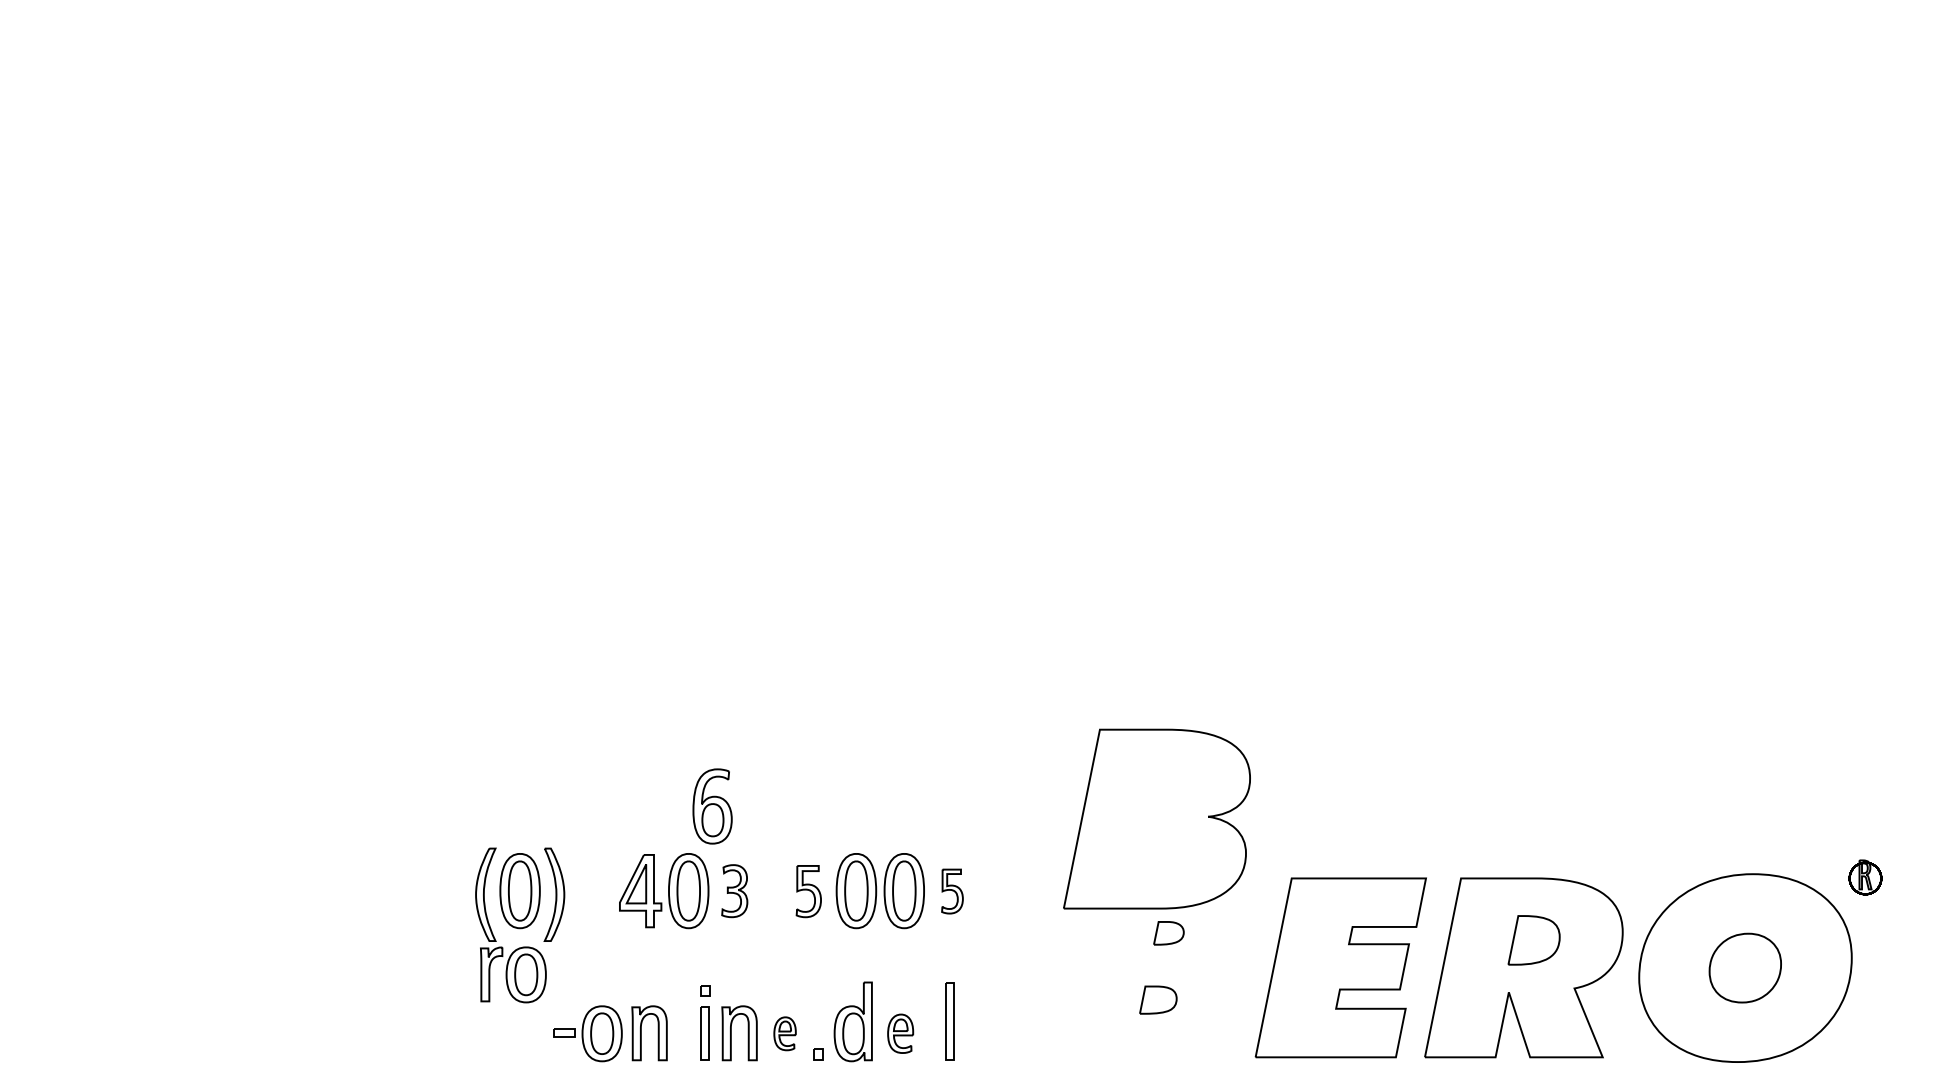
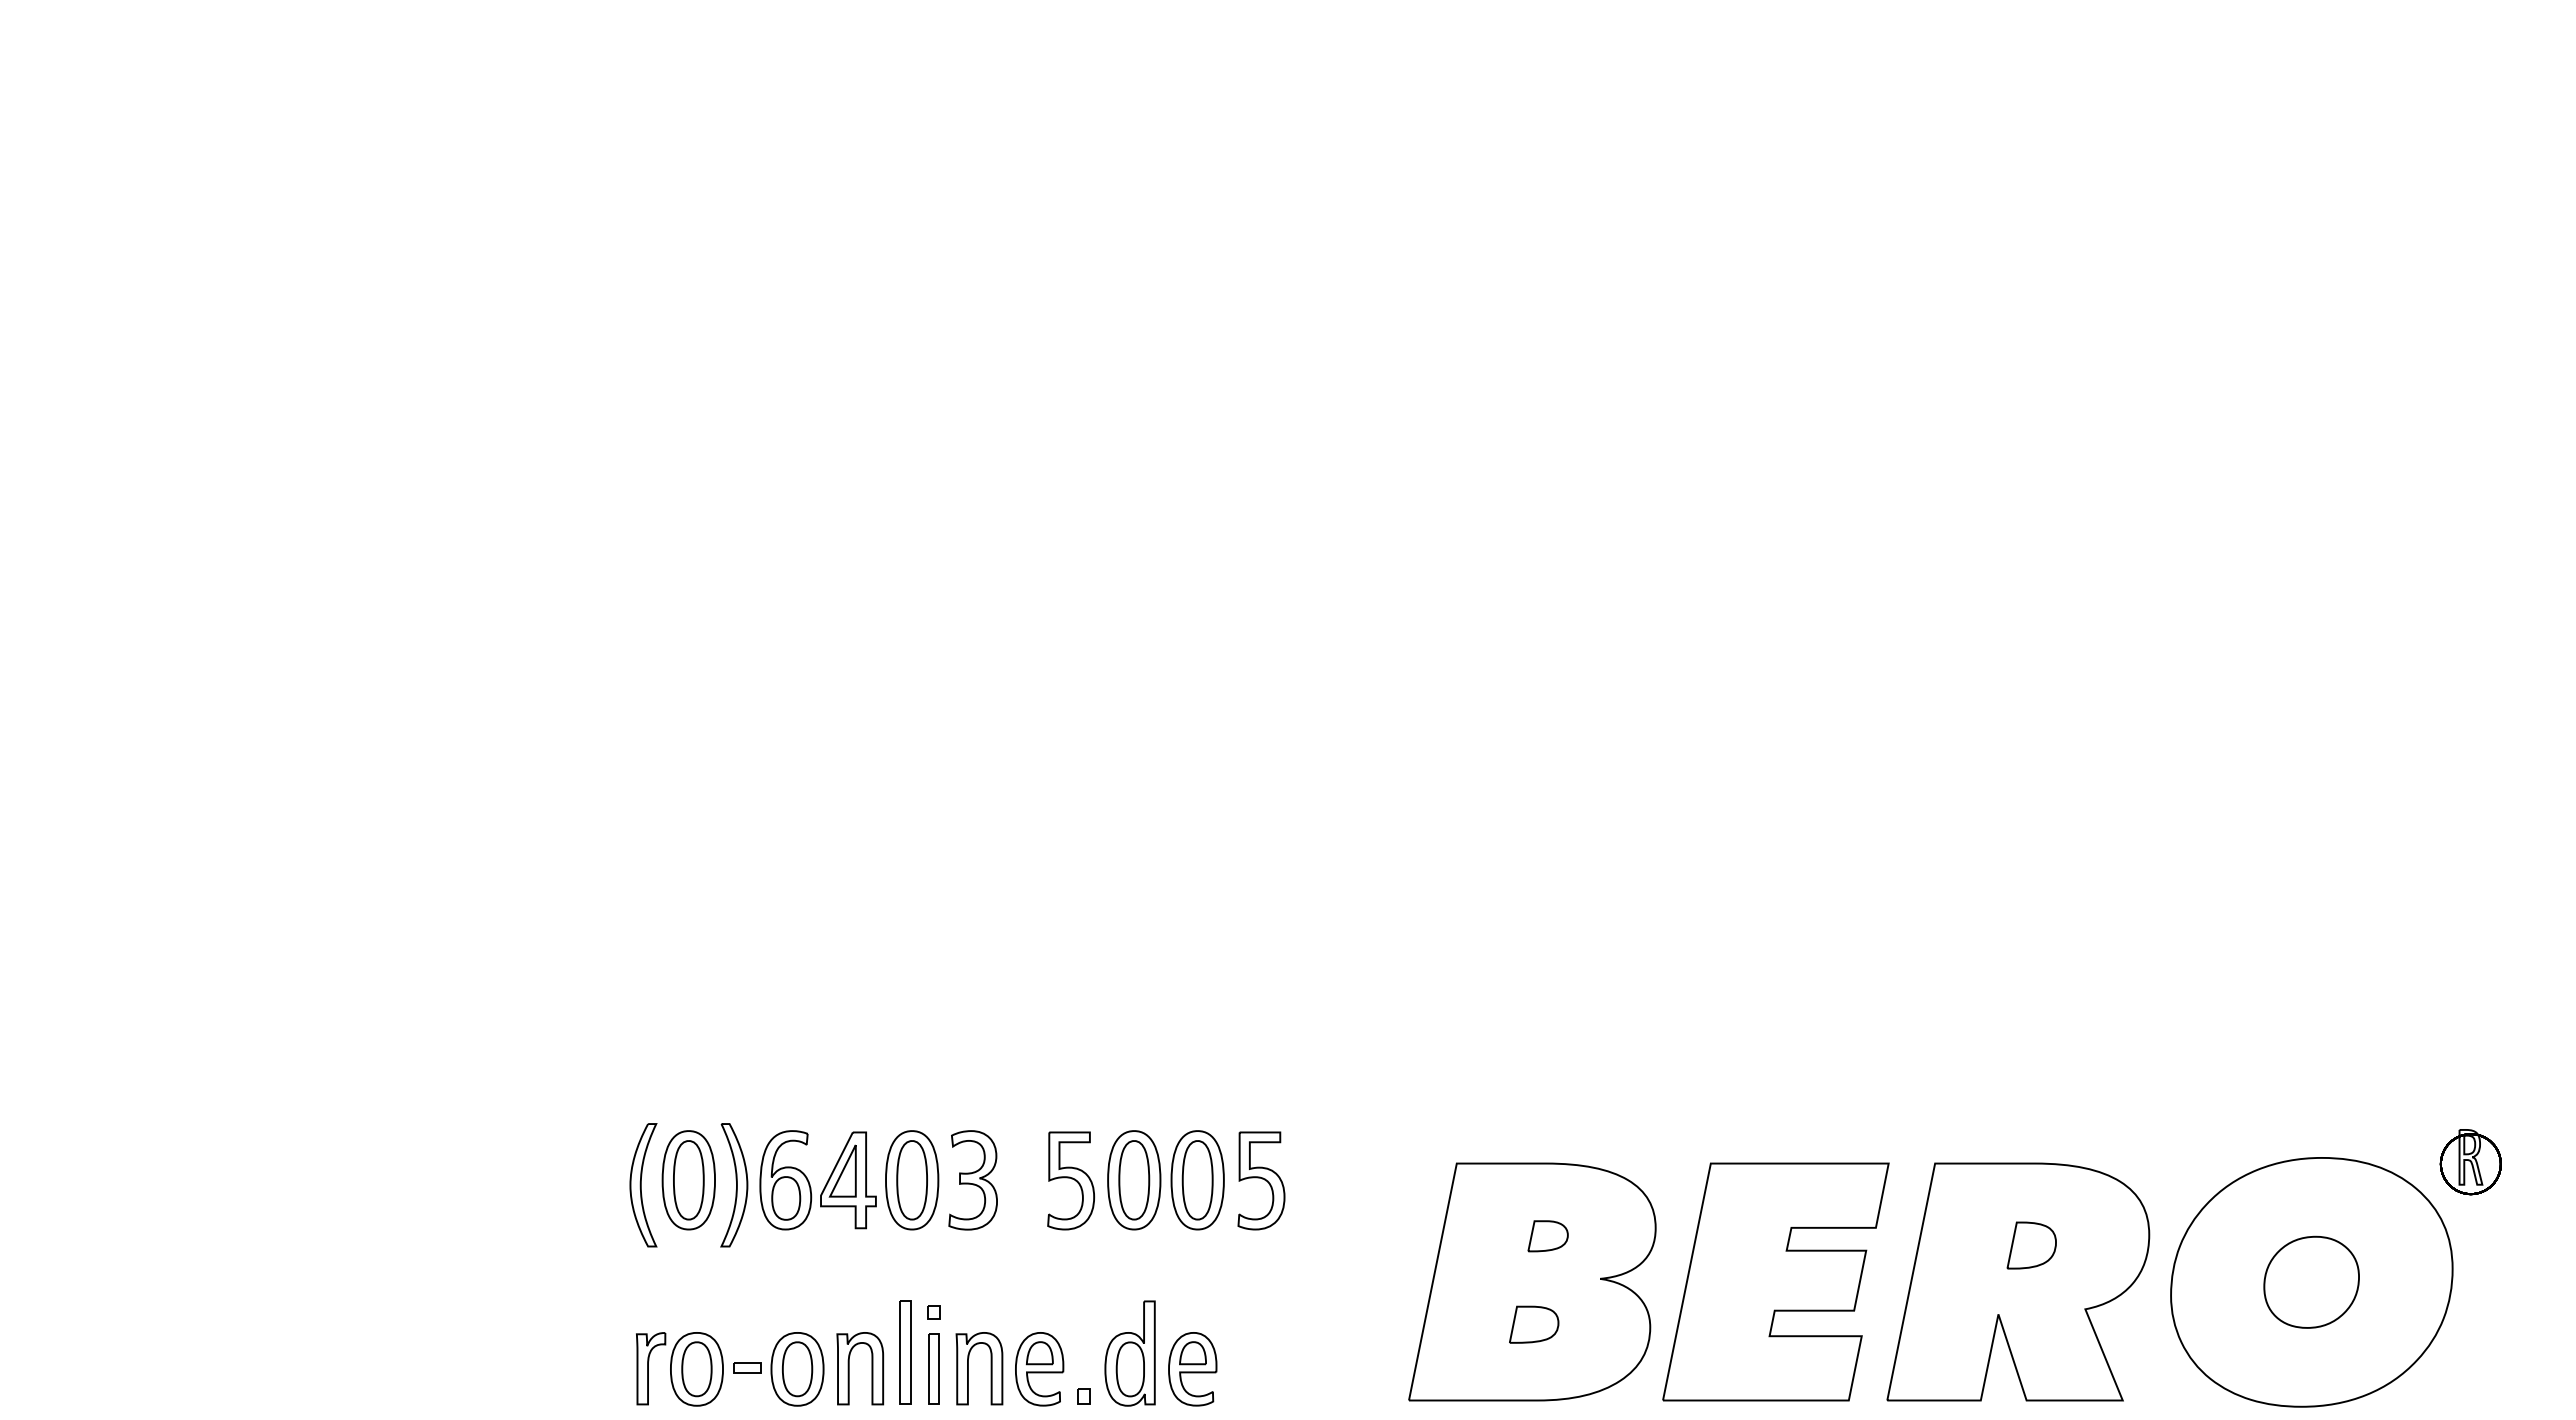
part: (712, 806) -> (785, 1180), moved
part: (1157, 818) -> (1532, 1281), moved
part: (1865, 877) -> (2470, 1162), size x1.43
part: (734, 891) -> (972, 1180), size x1.43
part: (809, 891) -> (1071, 1180), size x1.43
part: (952, 891) -> (1261, 1180), size x1.67
part: (1533, 940) -> (2031, 1245), size x0.71
part: (513, 975) -> (679, 1369), moved
part: (949, 1021) -> (905, 1352), moved
part: (784, 1033) -> (1039, 1369), size x1.67
part: (900, 1033) -> (1192, 1369), size x1.43

